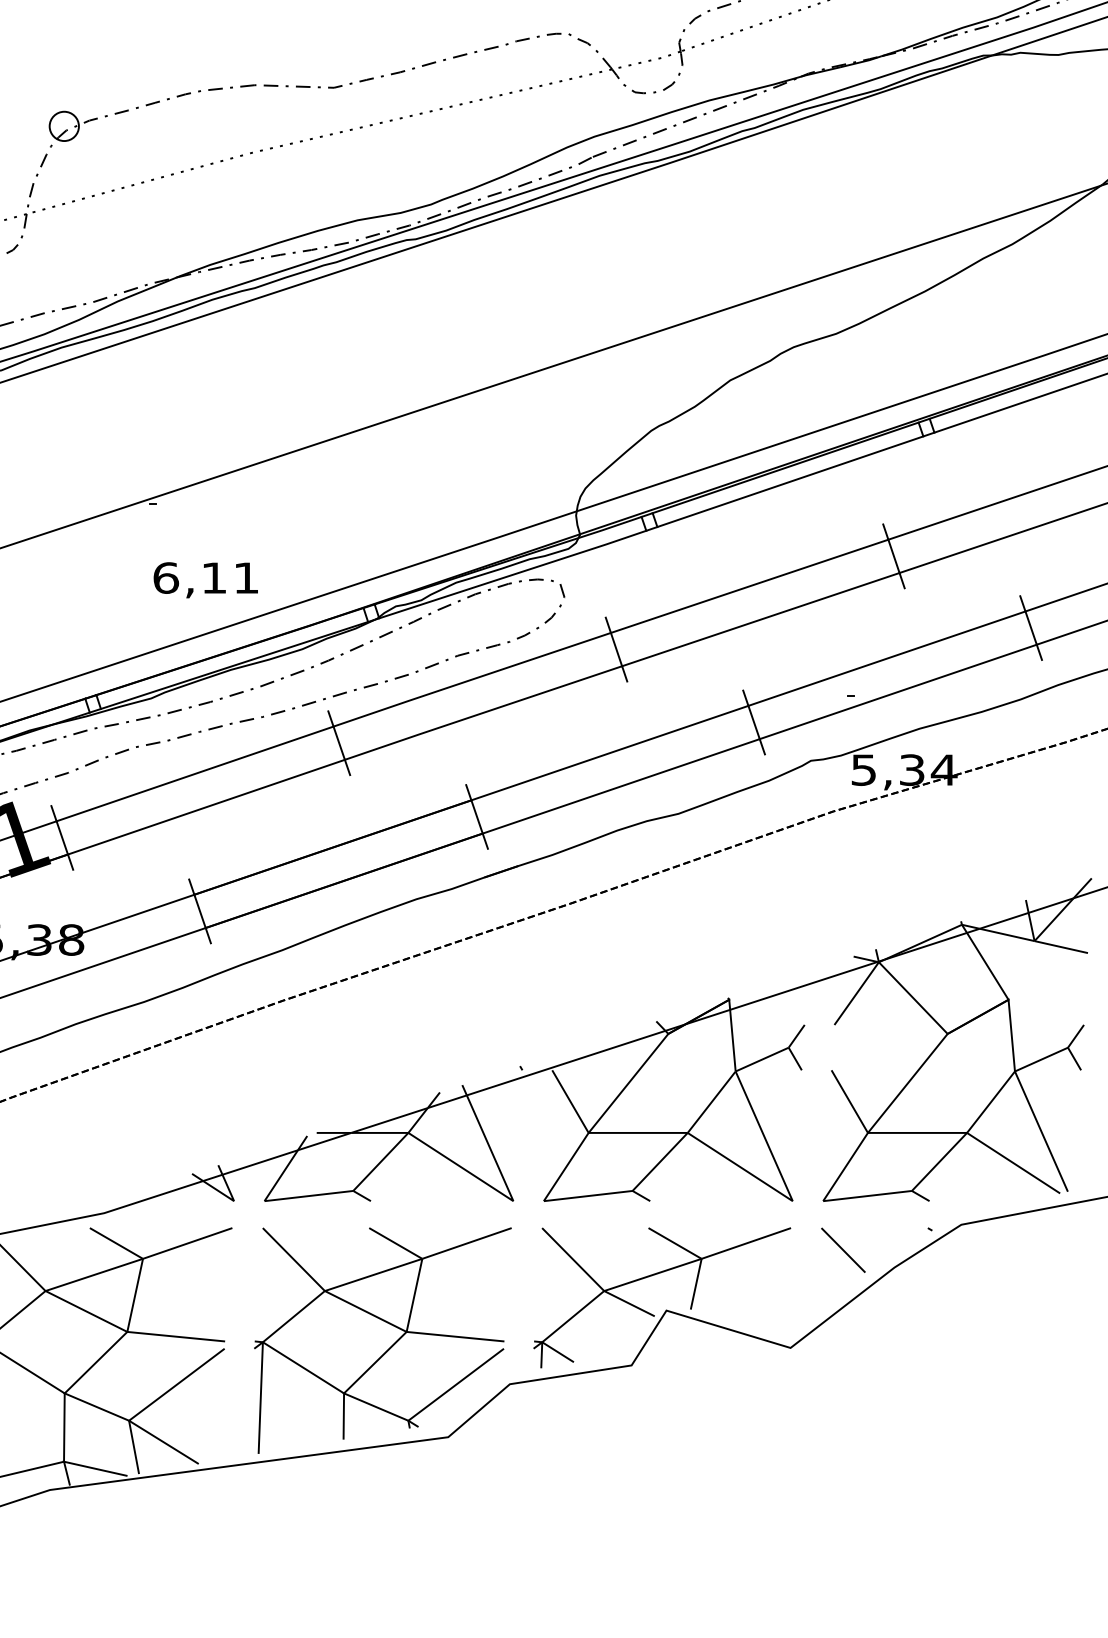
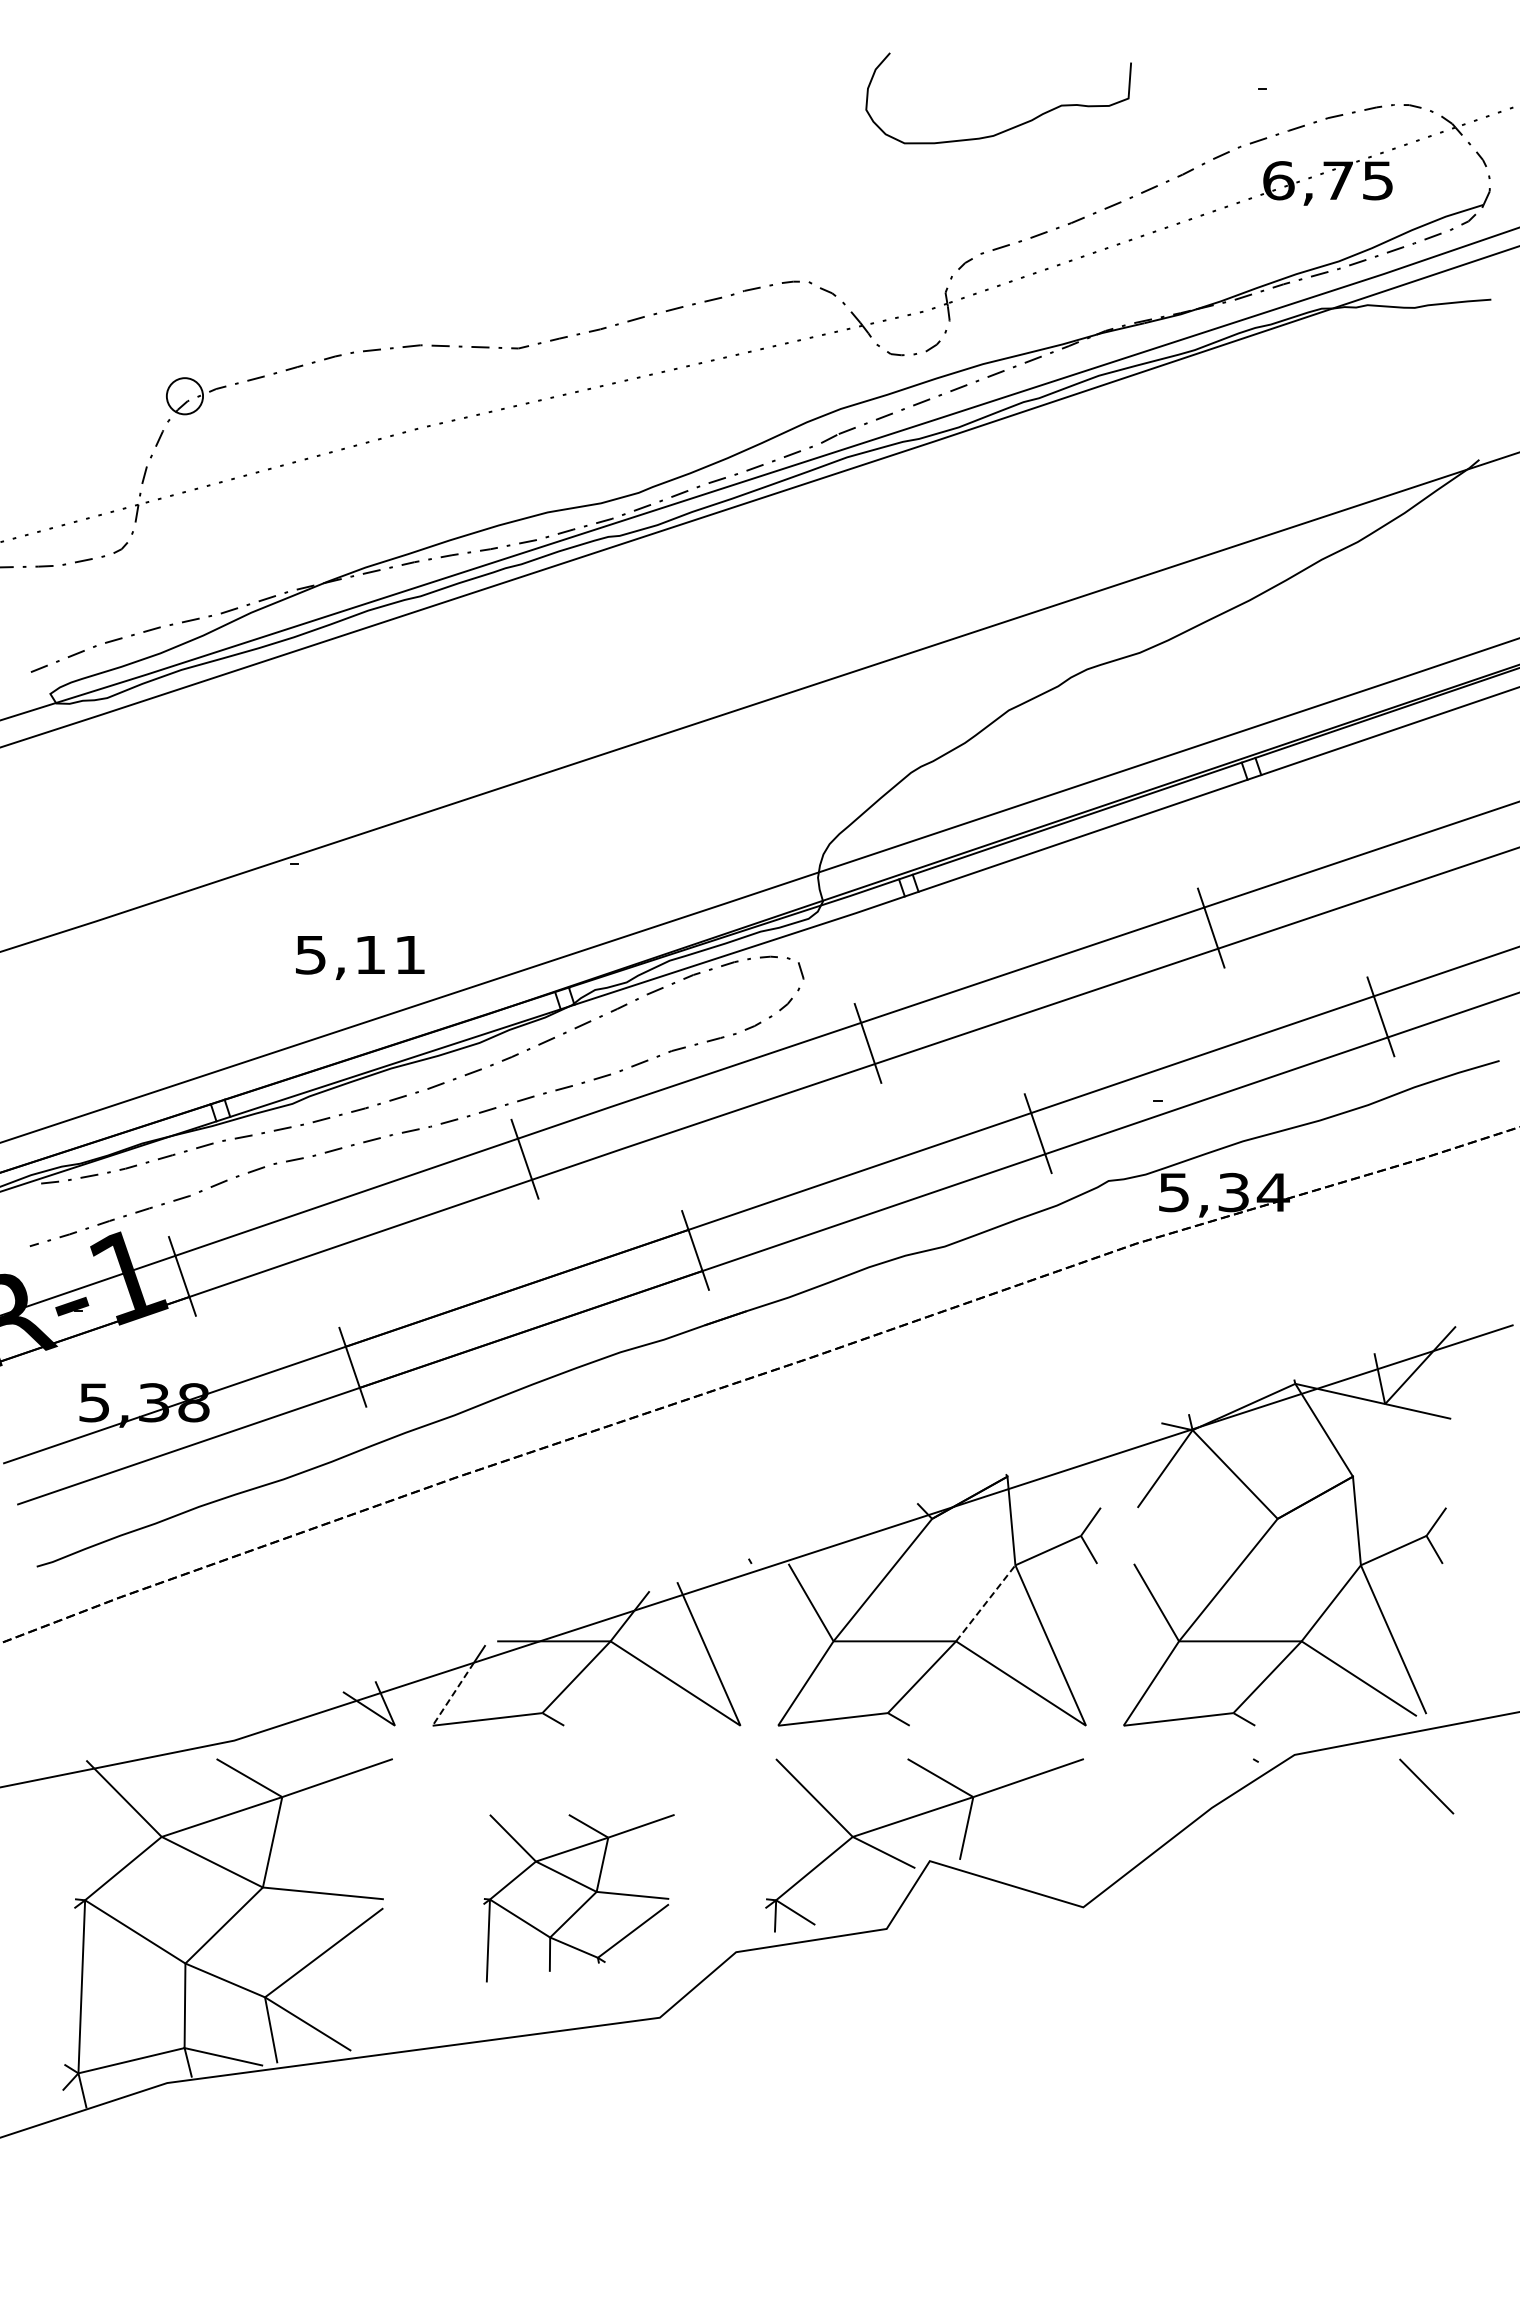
text: (165, 577) -> (310, 954), 6,11 -> 5,11
line: (712, 1101) -> (986, 1602), solid -> dashed
line: (281, 1175) -> (453, 1694), solid -> dashed
line: (843, 1250) -> (1426, 1786), moved
part: (382, 1340) -> (578, 1898), size x0.6

